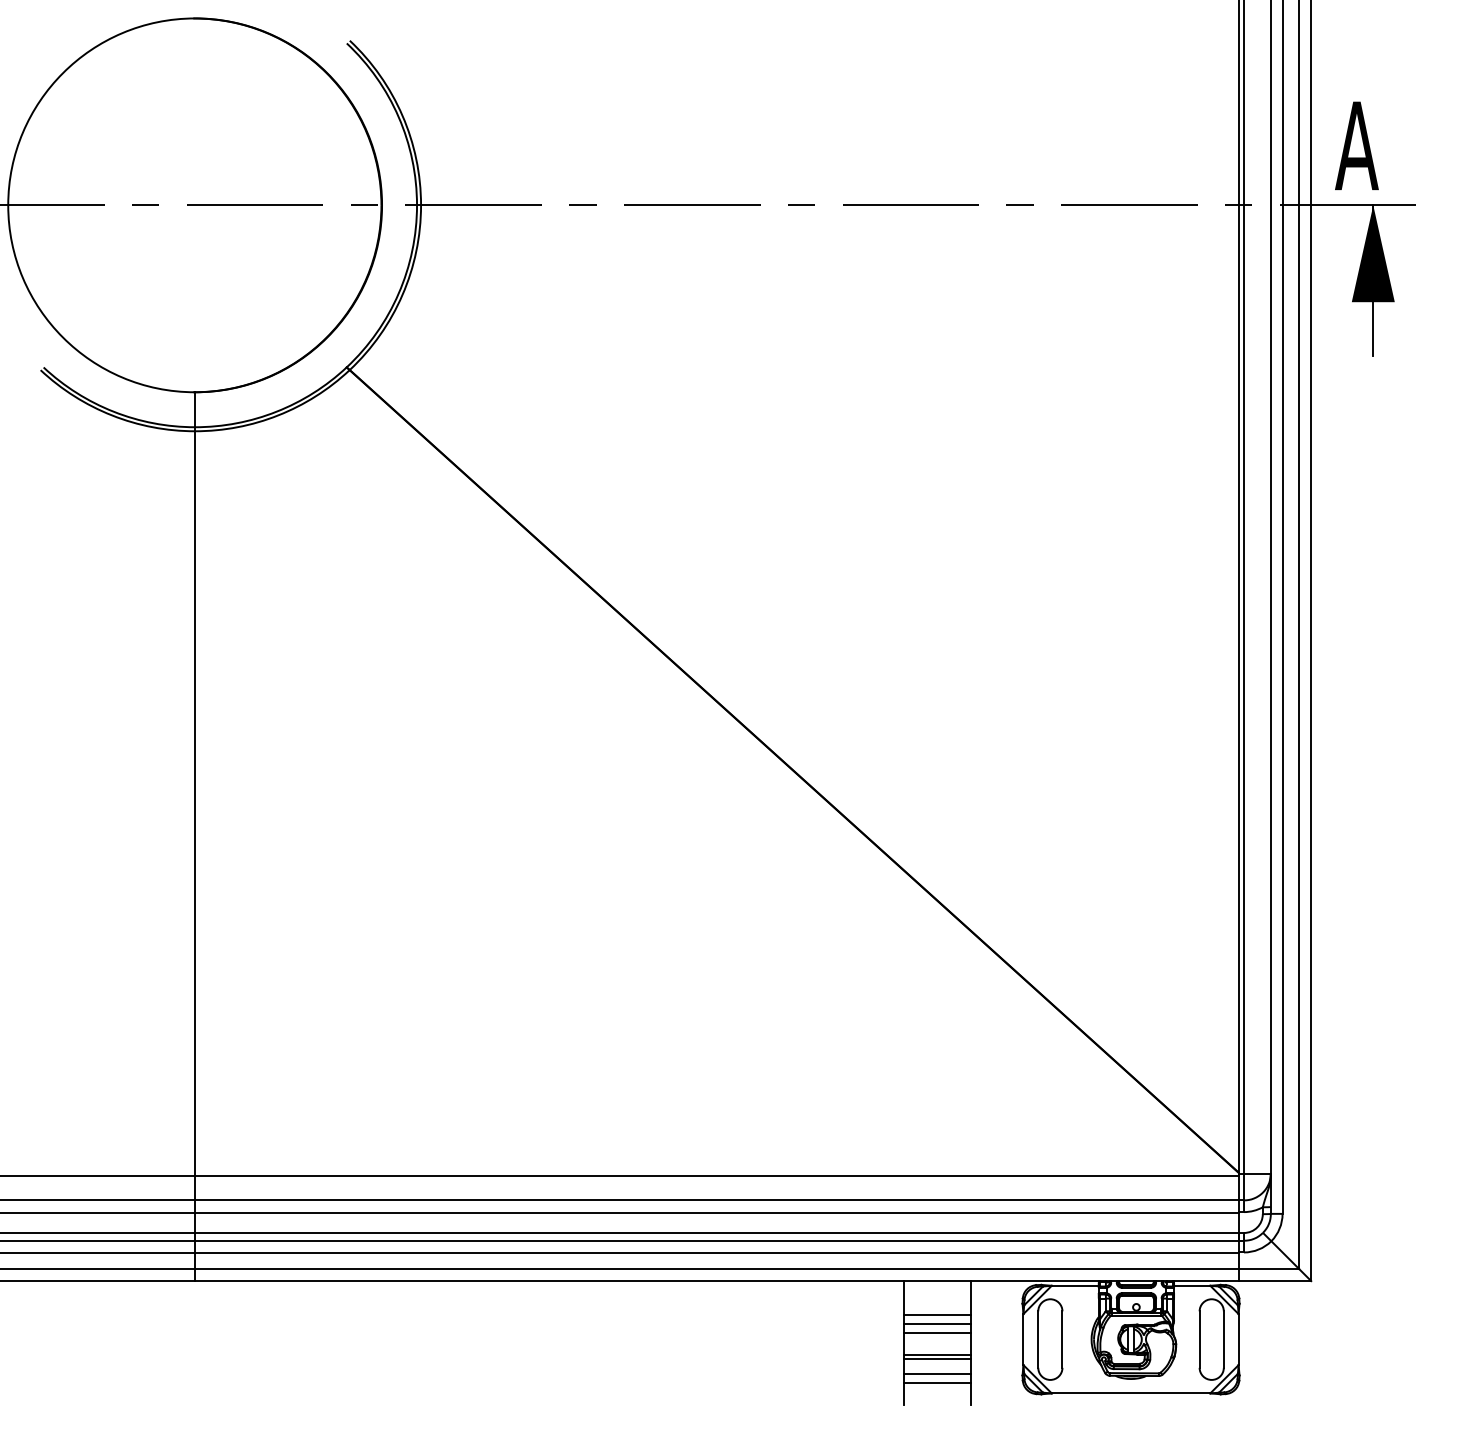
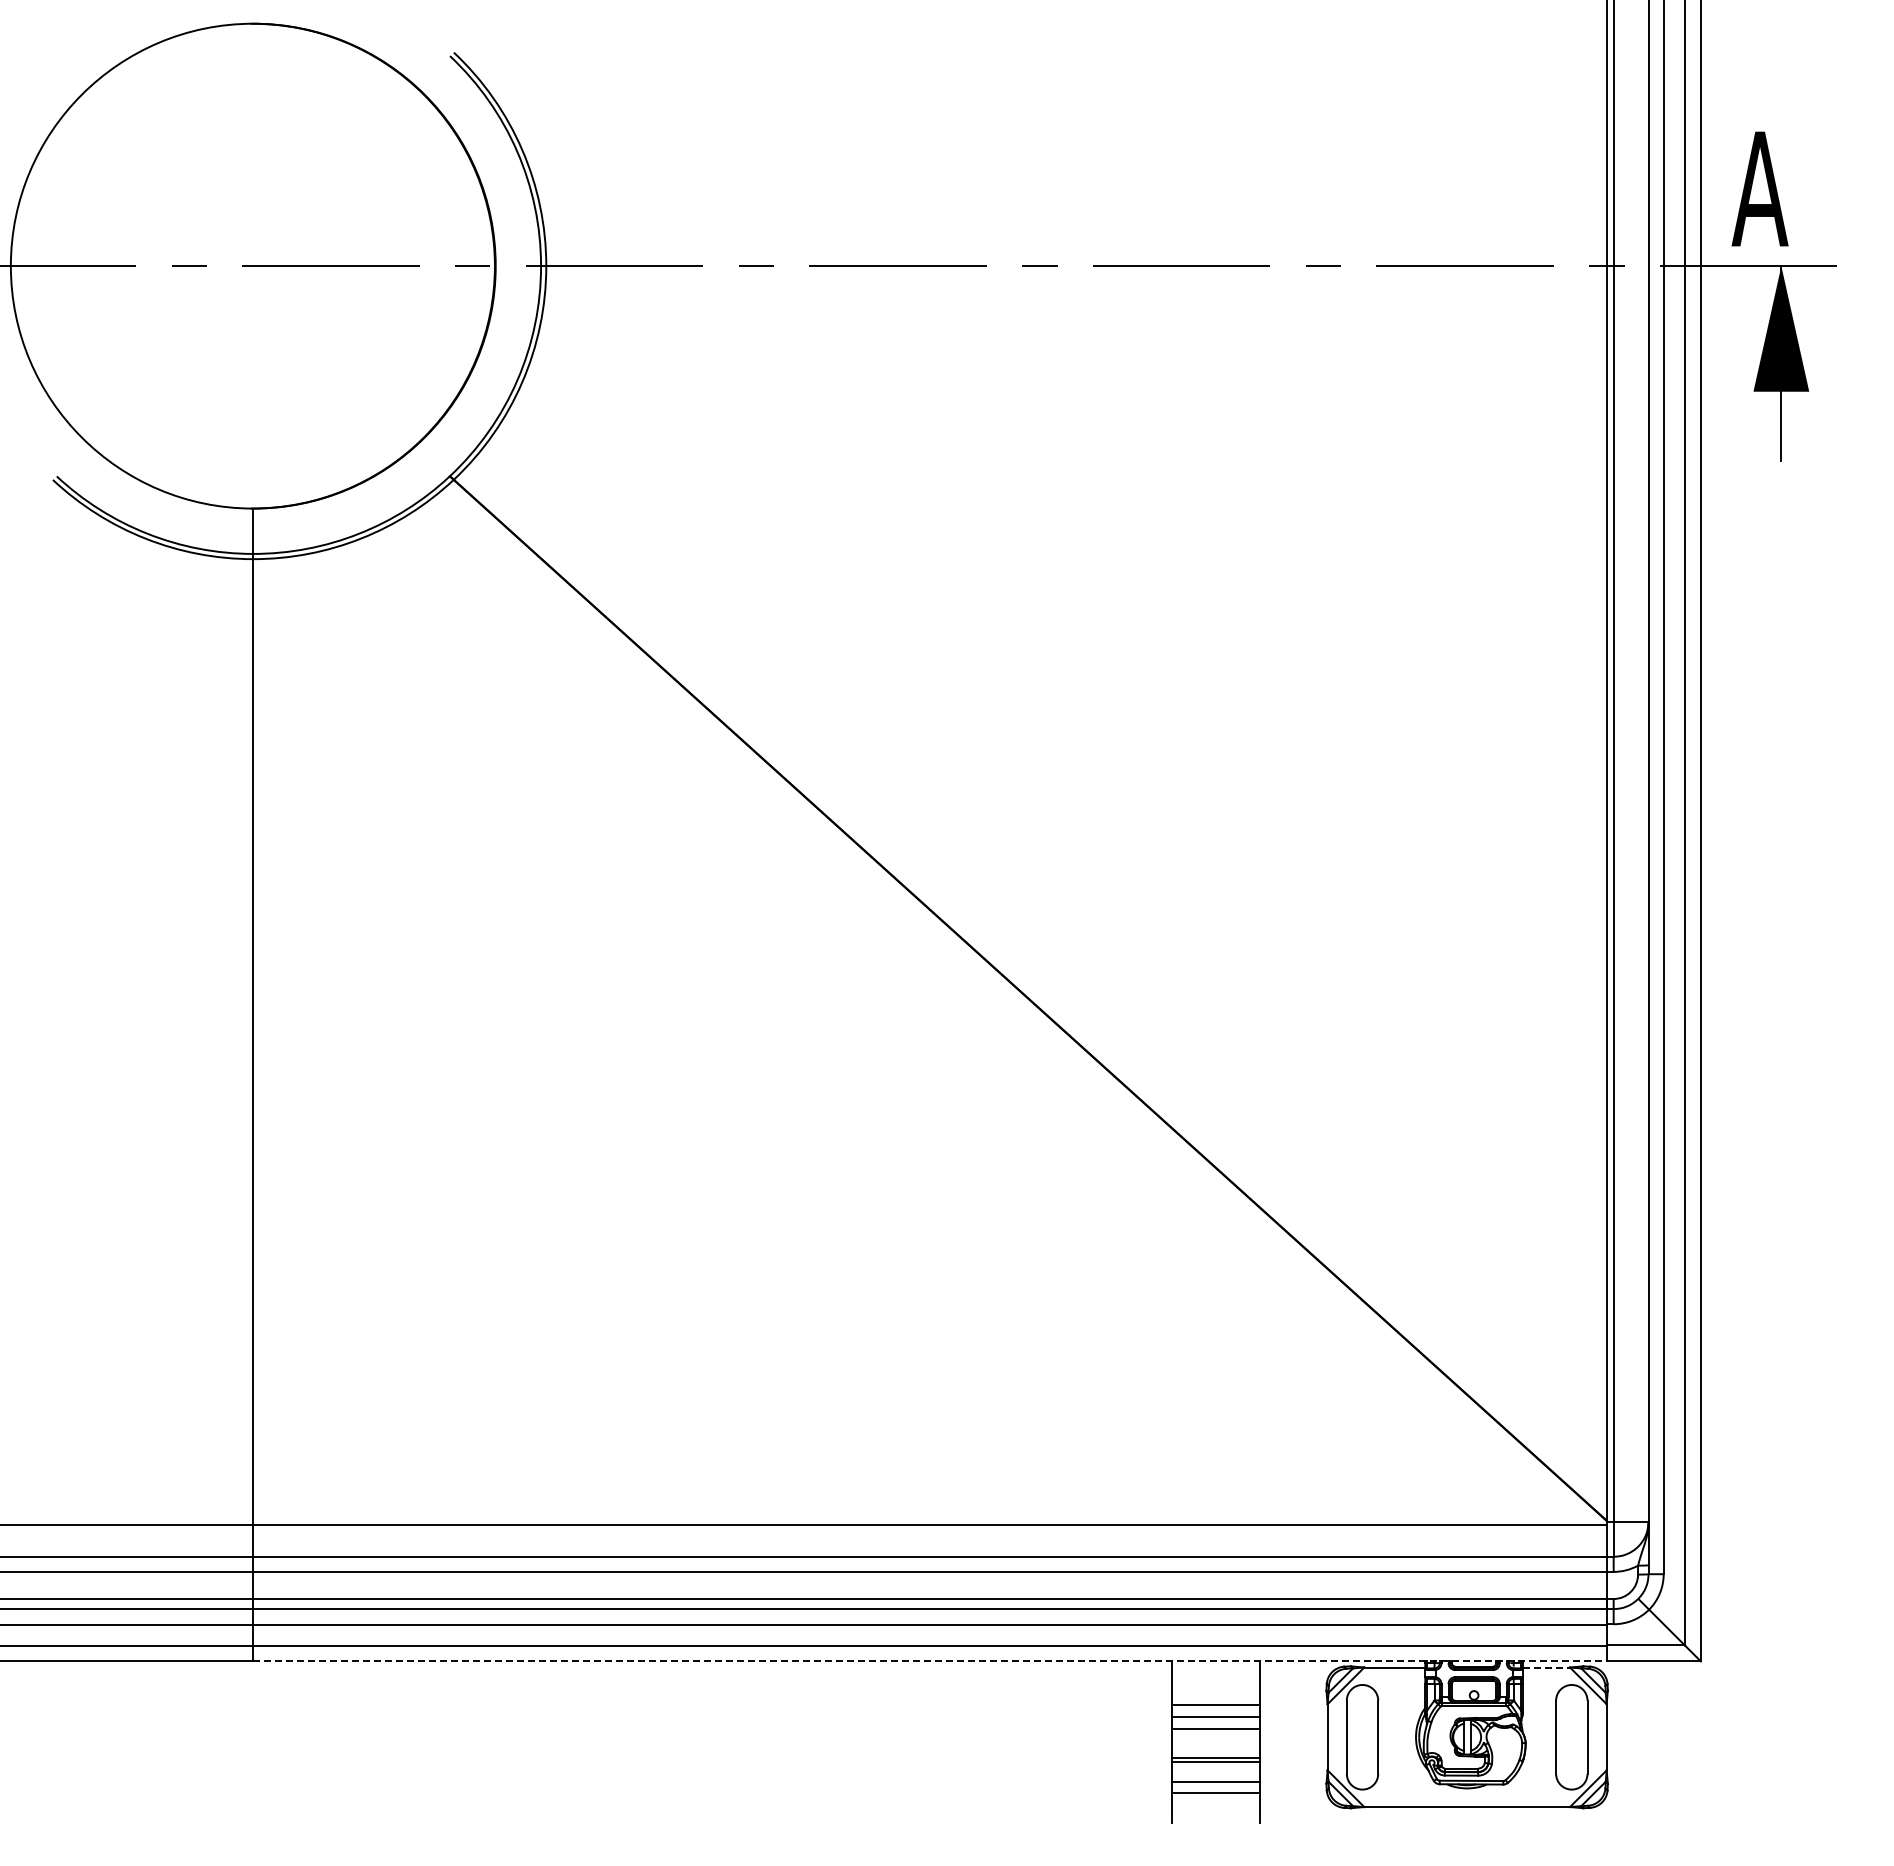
line: (716, 1281) -> (929, 1661), solid -> dashed
line: (1192, 1285) -> (1546, 1667), solid -> dashed

